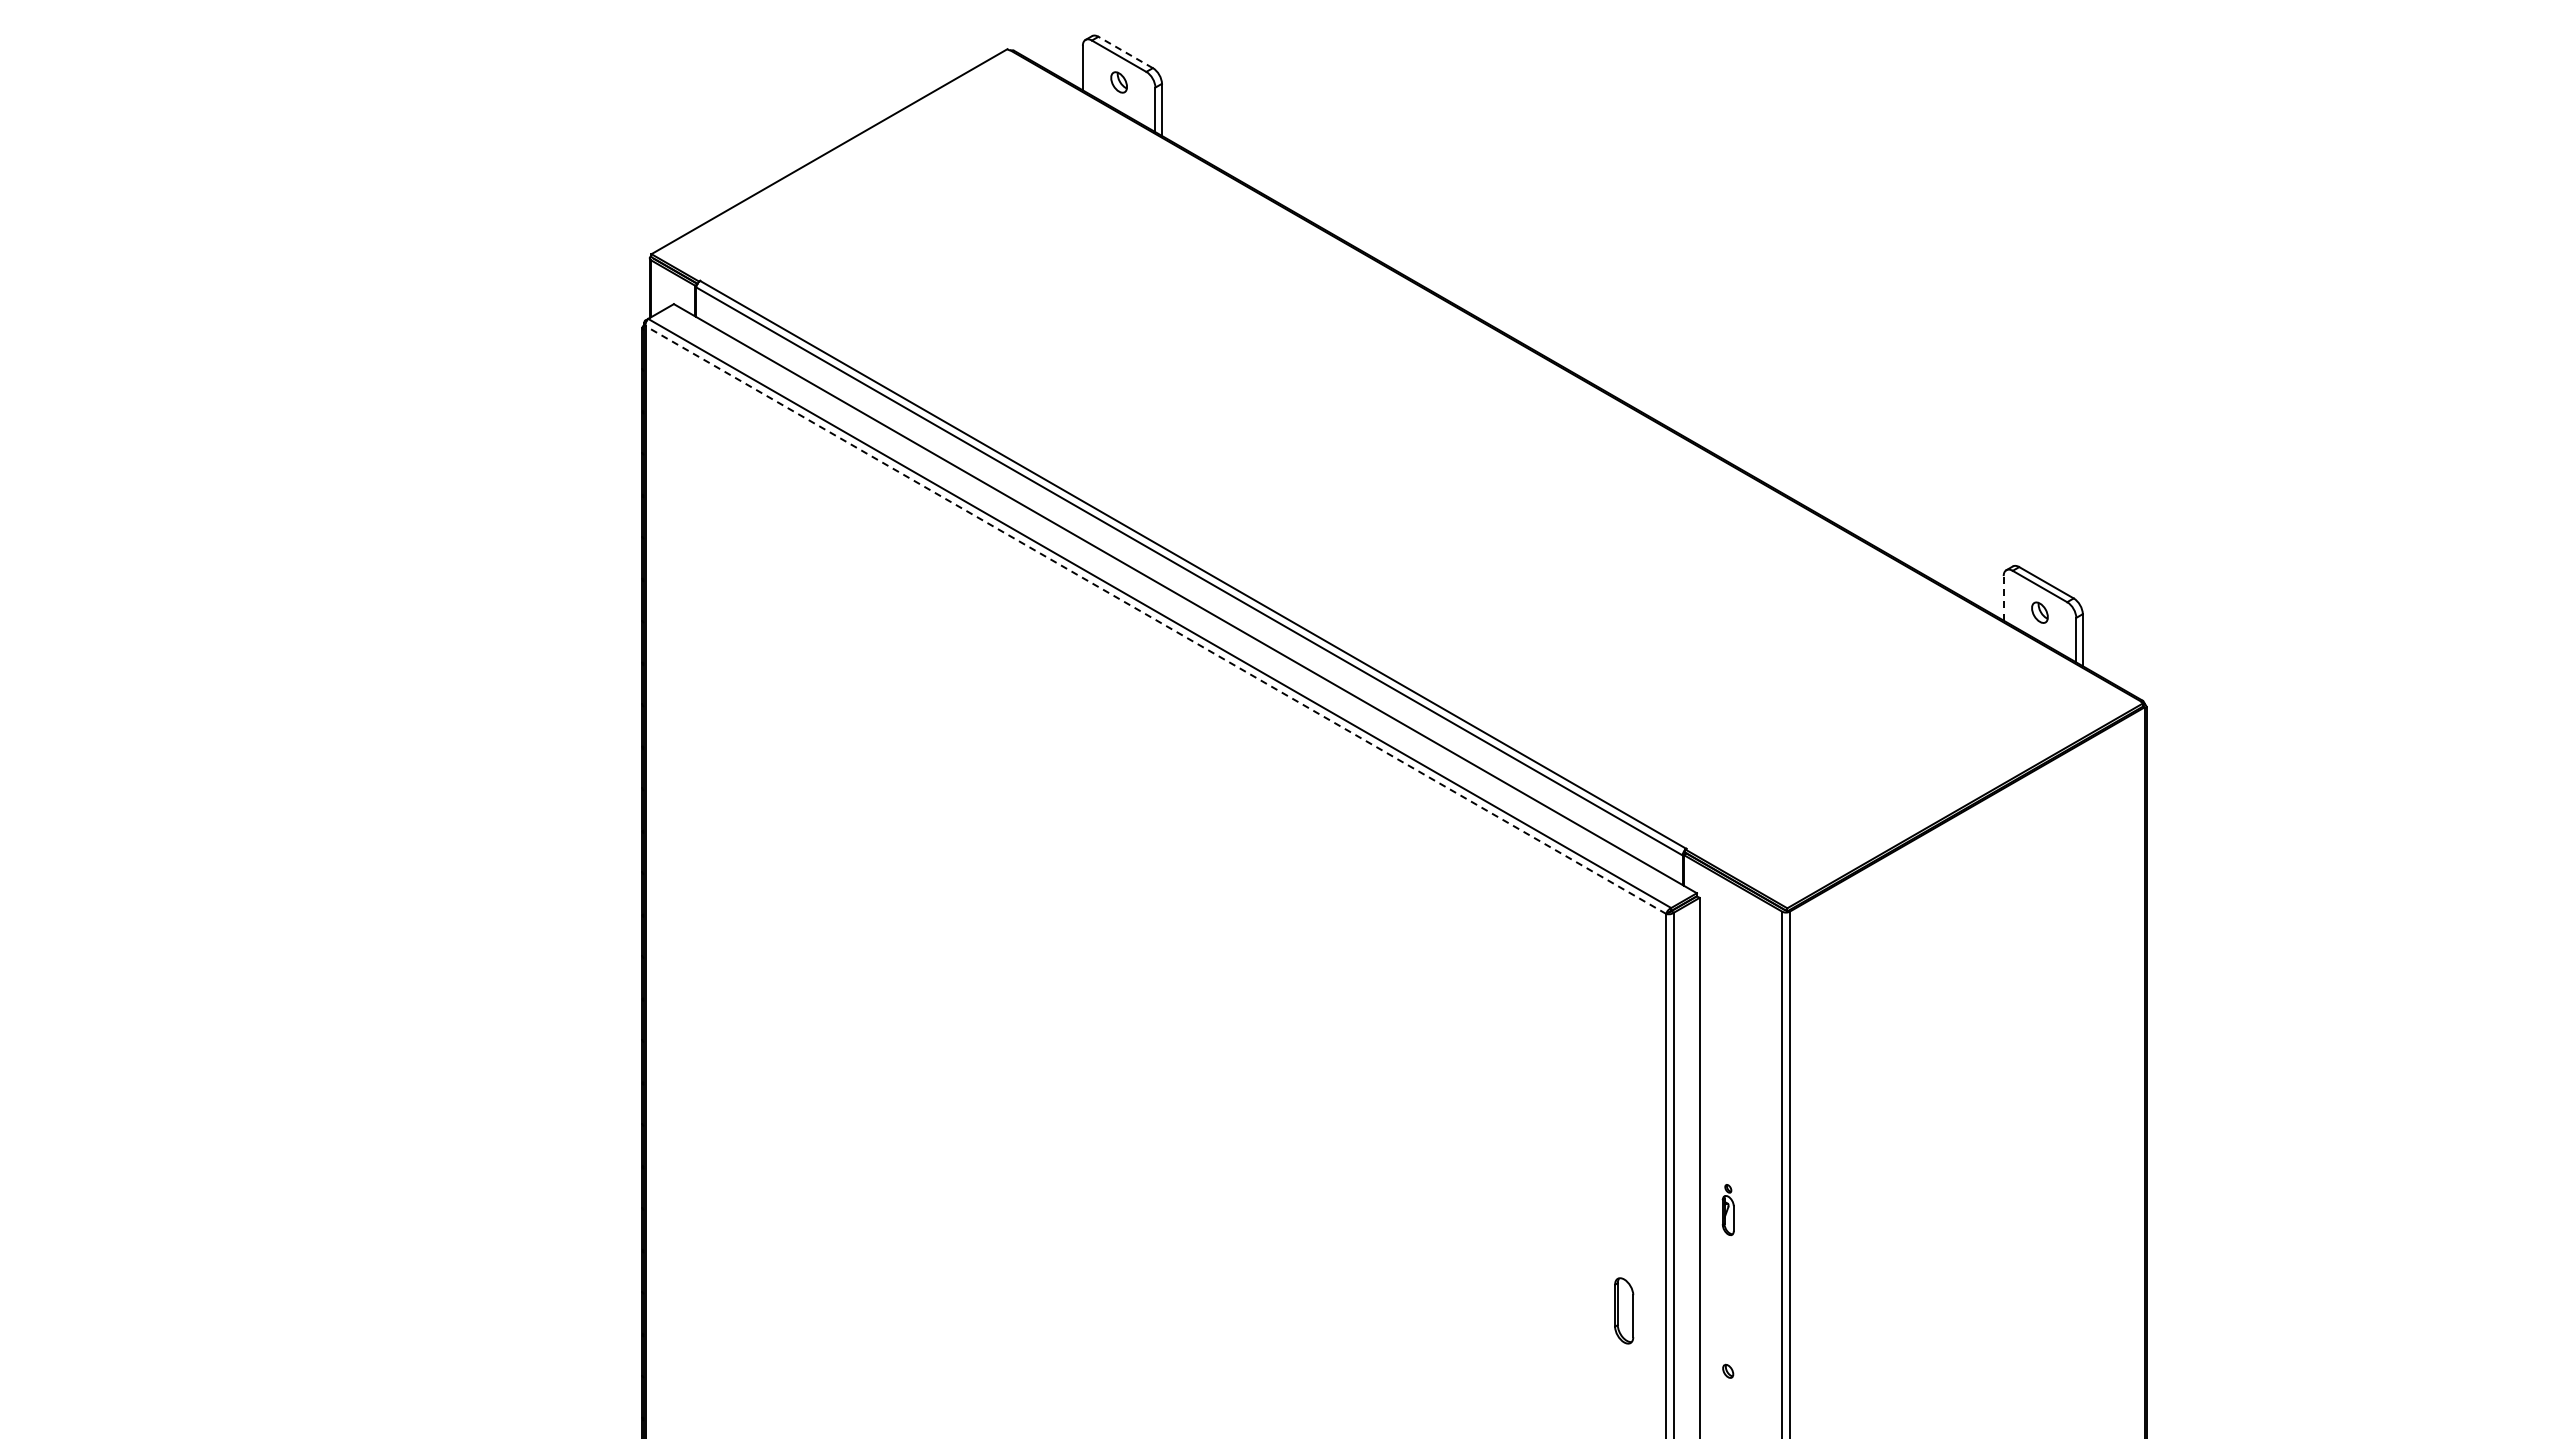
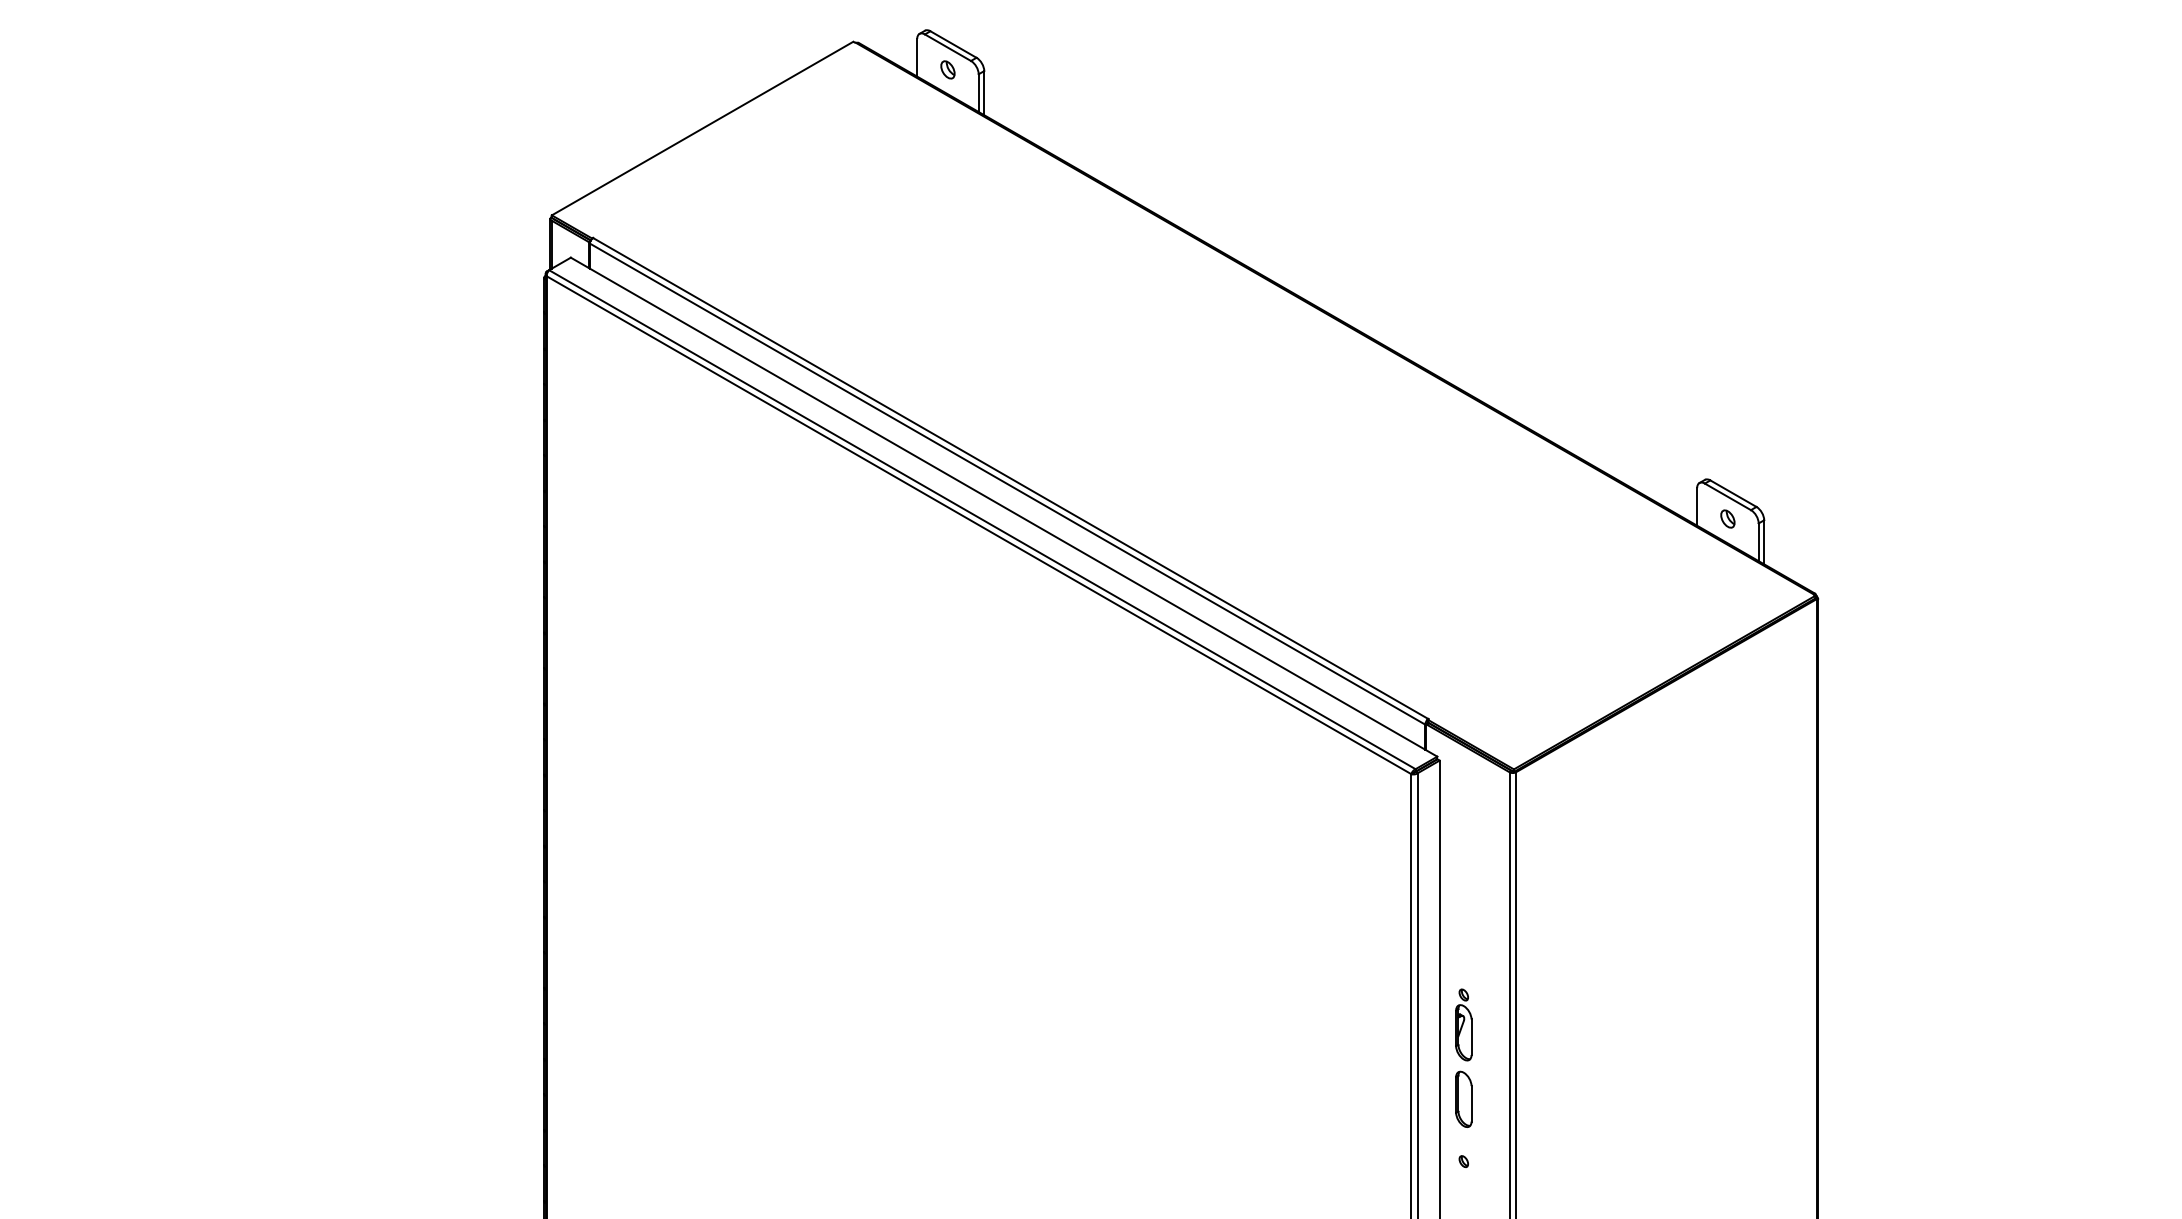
line: (1125, 52) -> (953, 44), dashed -> solid
line: (2003, 597) -> (1697, 506), dashed -> solid
line: (1155, 620) -> (978, 525), dashed -> solid
part: (1728, 1209) -> (1464, 1024), size x1.67
part: (1624, 1310) -> (1464, 1099), moved

